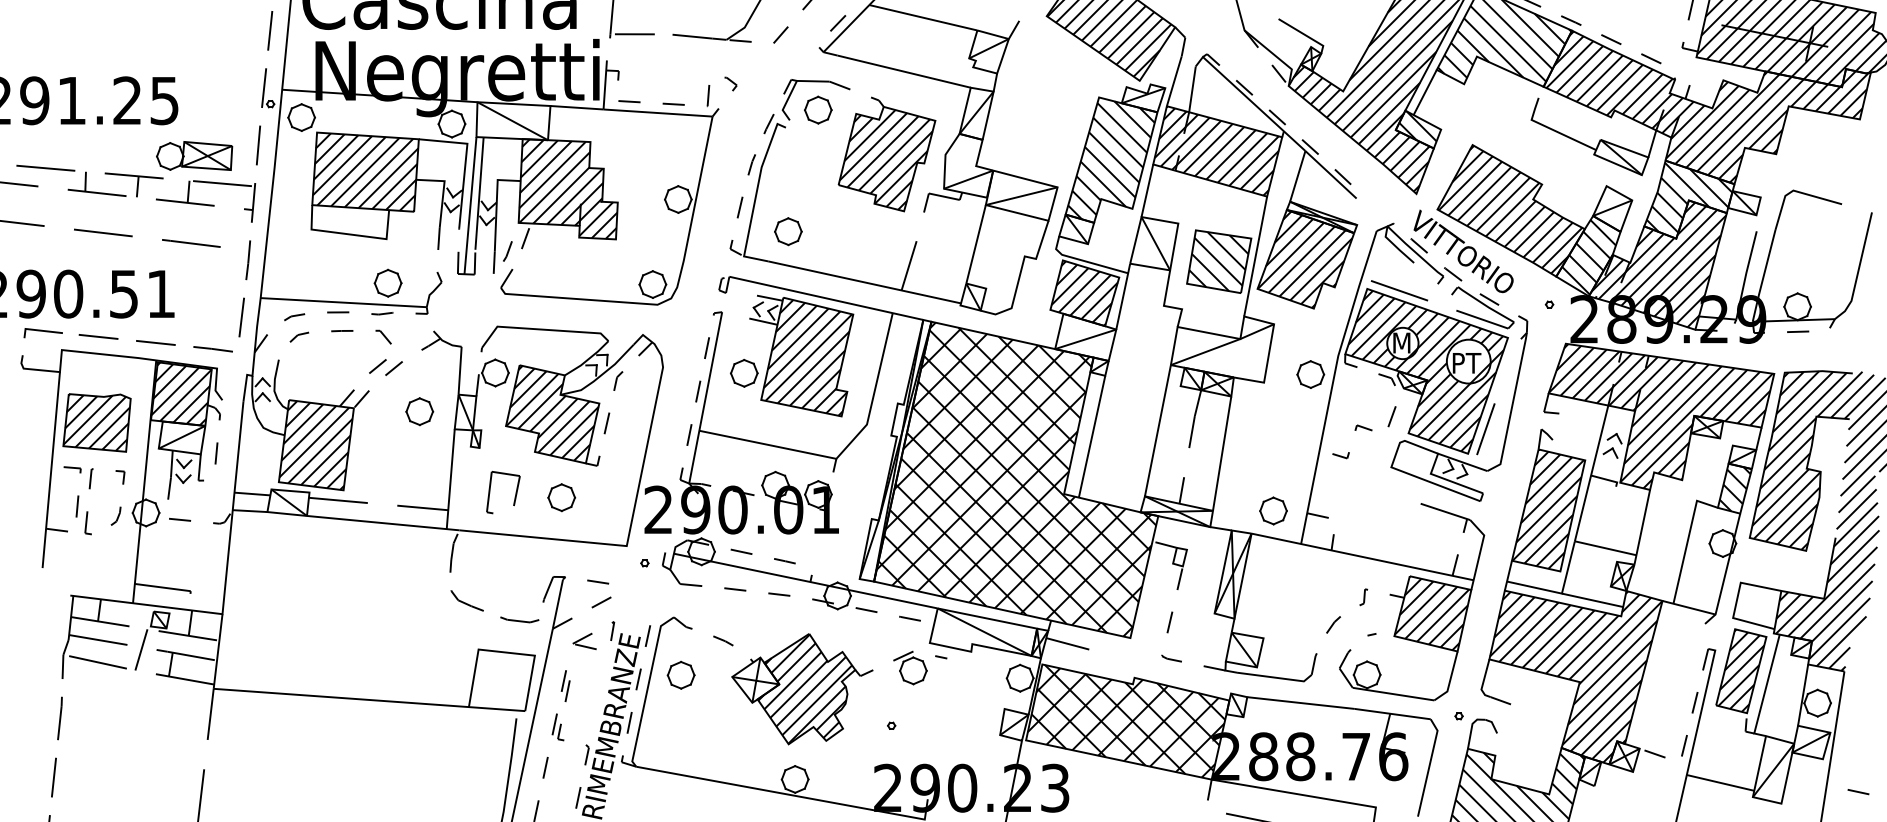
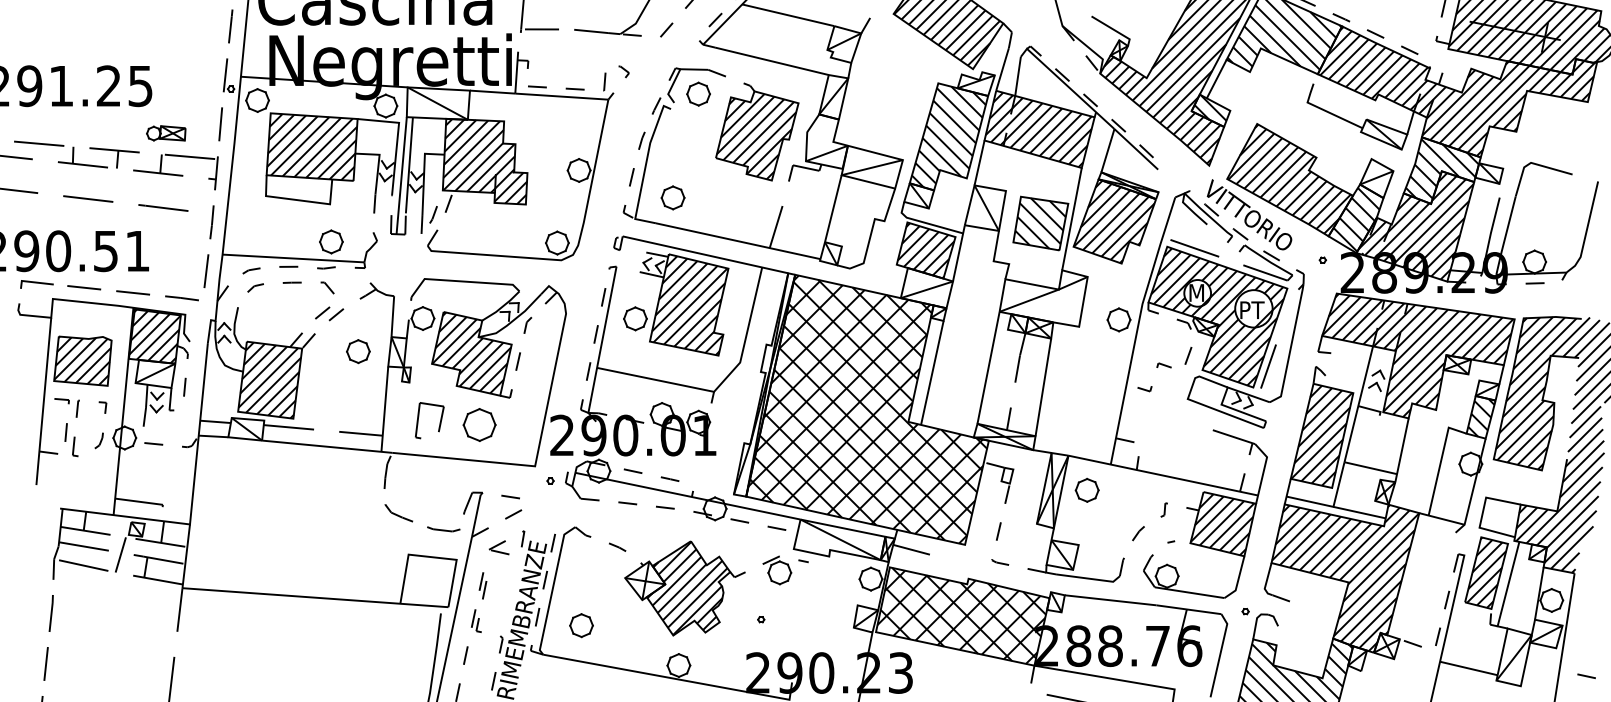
part: (194, 156) -> (166, 133), size x0.6
part: (561, 497) -> (479, 424), size x1.4
part: (1272, 509) -> (1086, 489), moved
part: (681, 675) -> (581, 625), moved

